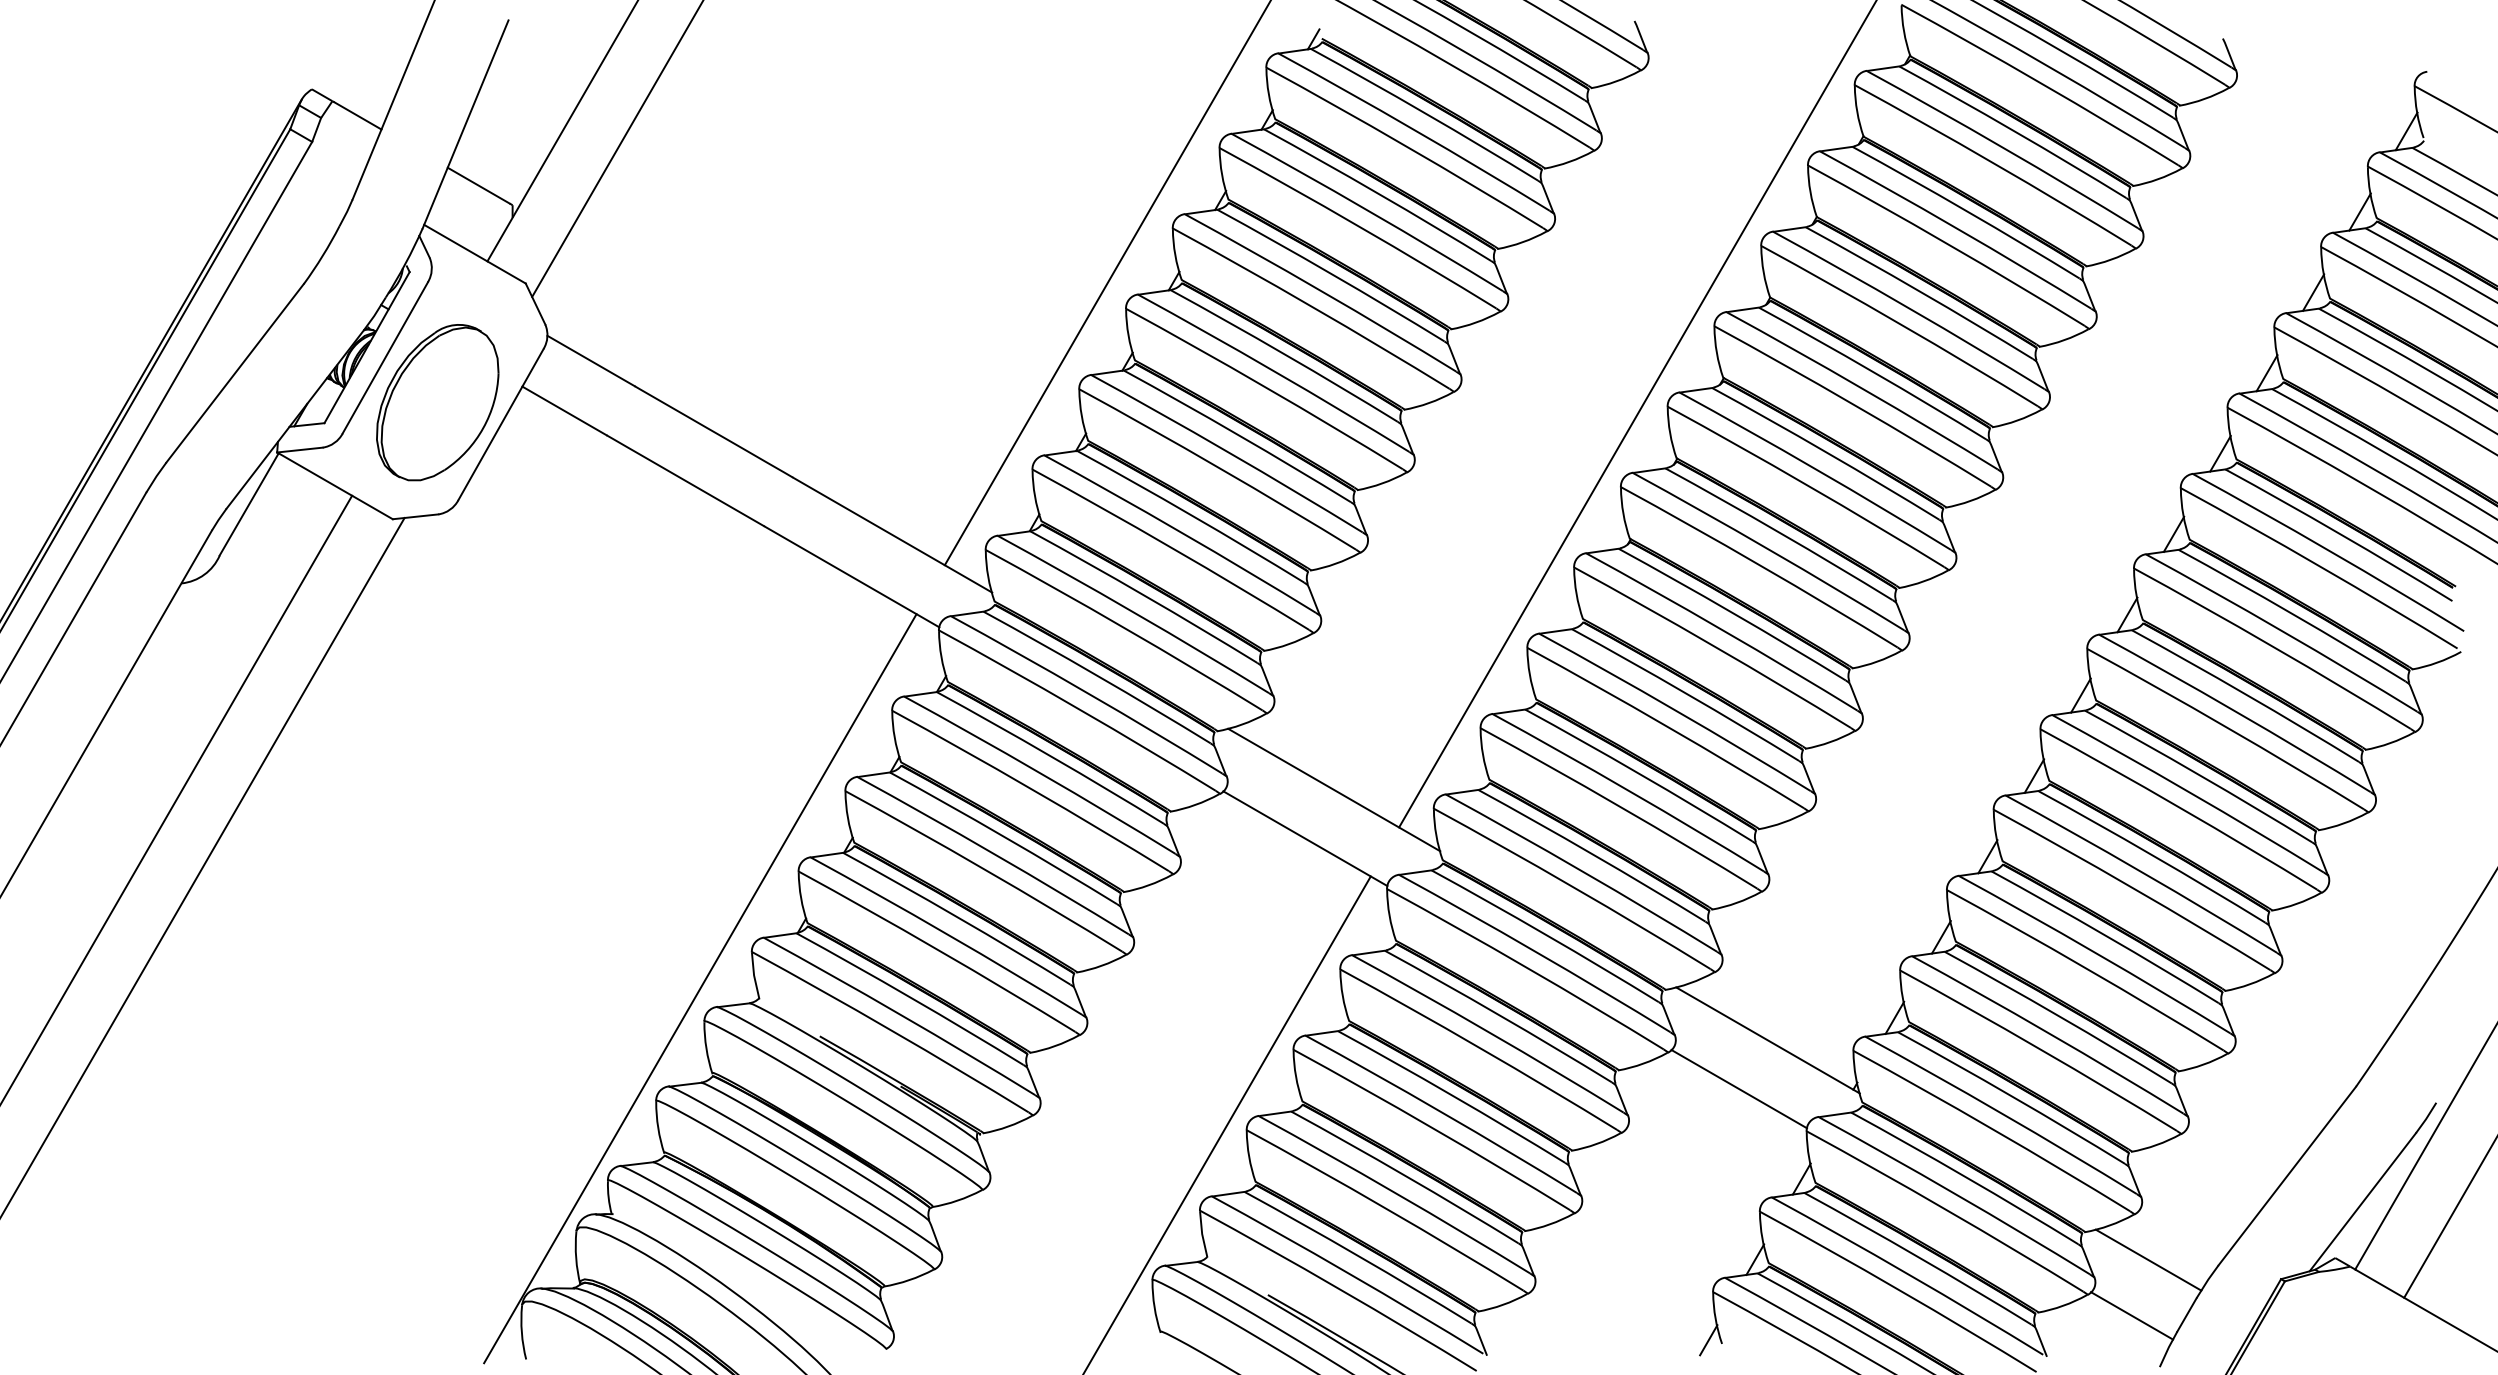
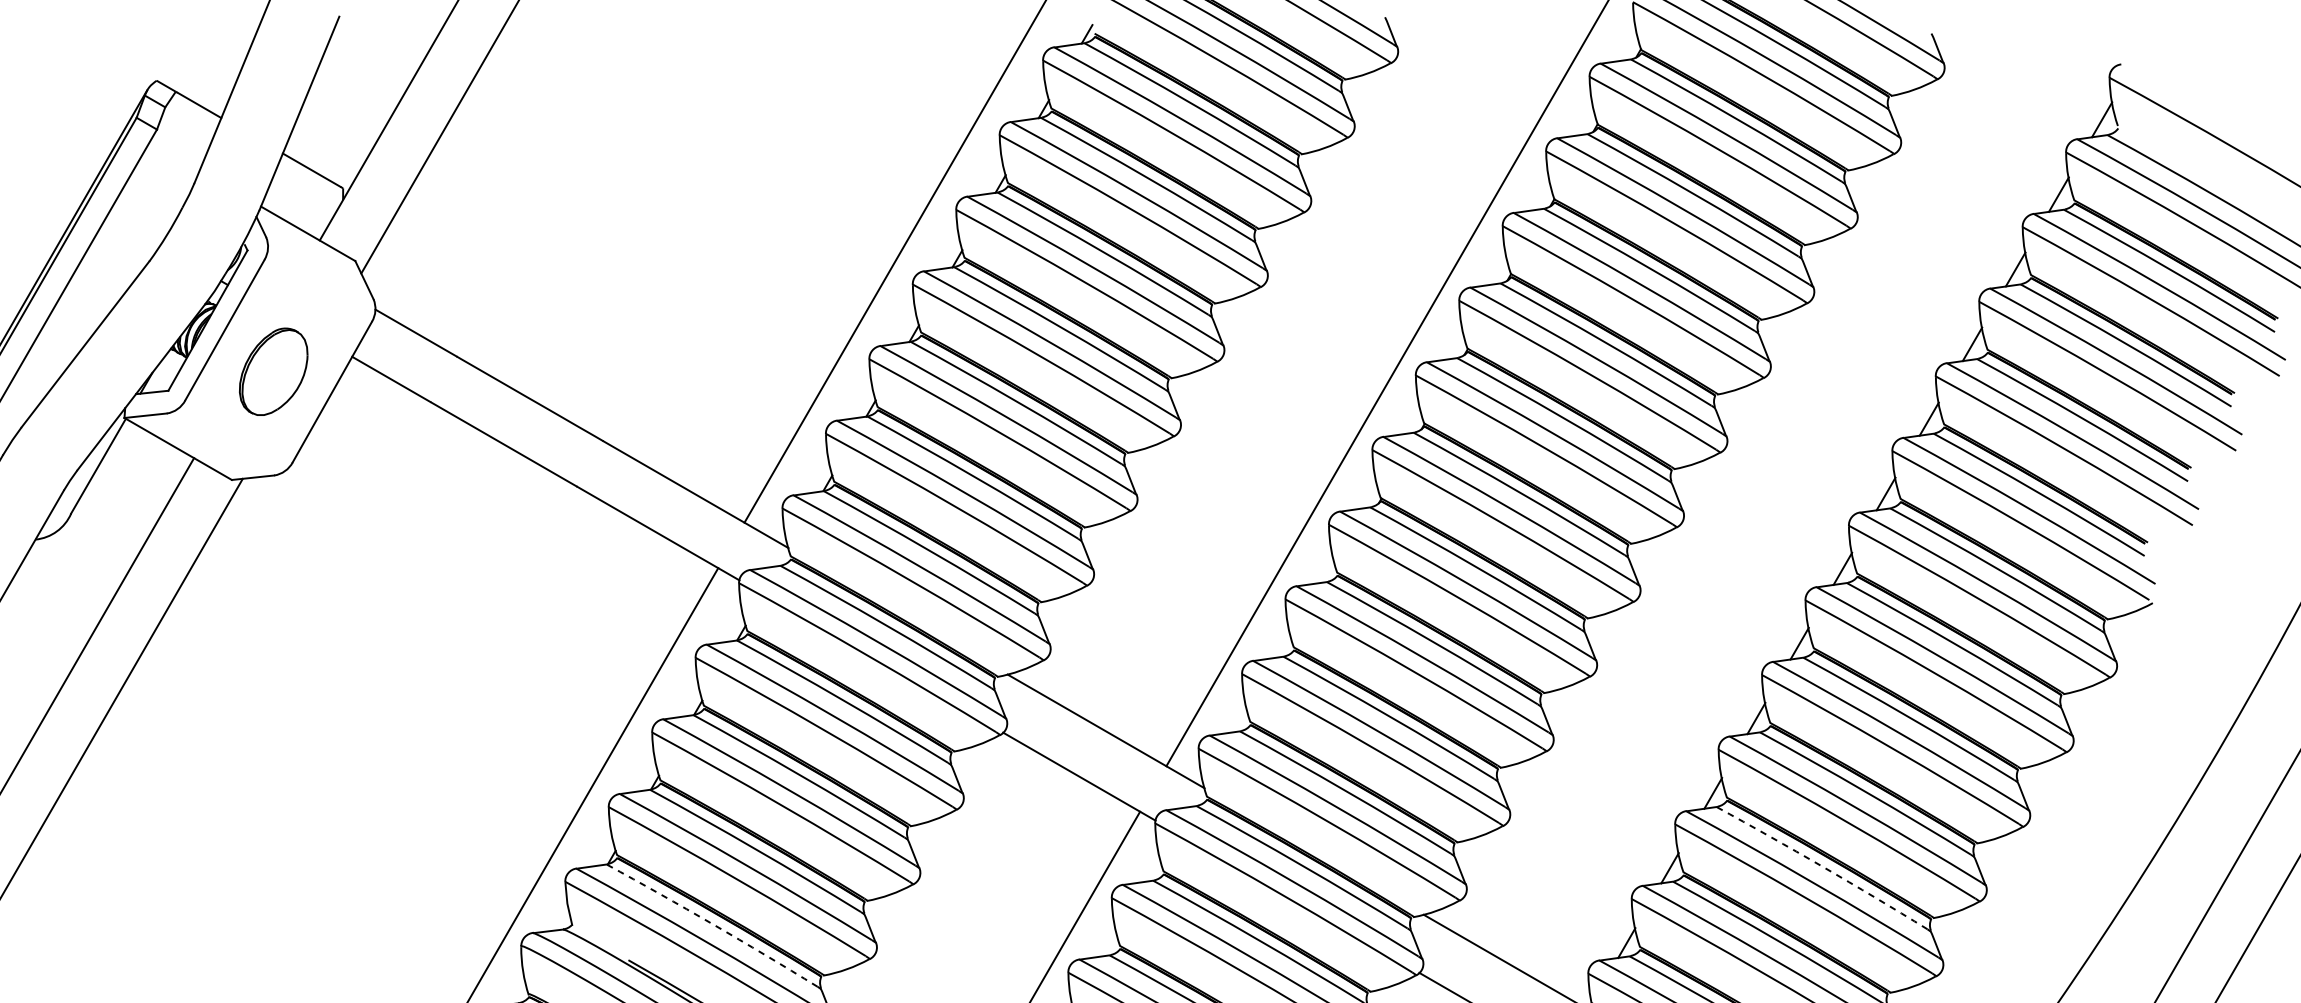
part: (437, 402) -> (273, 371), size x0.6
arc: (2105, 935) -> (1822, 866), solid -> dashed
arc: (910, 997) -> (712, 924), solid -> dashed

